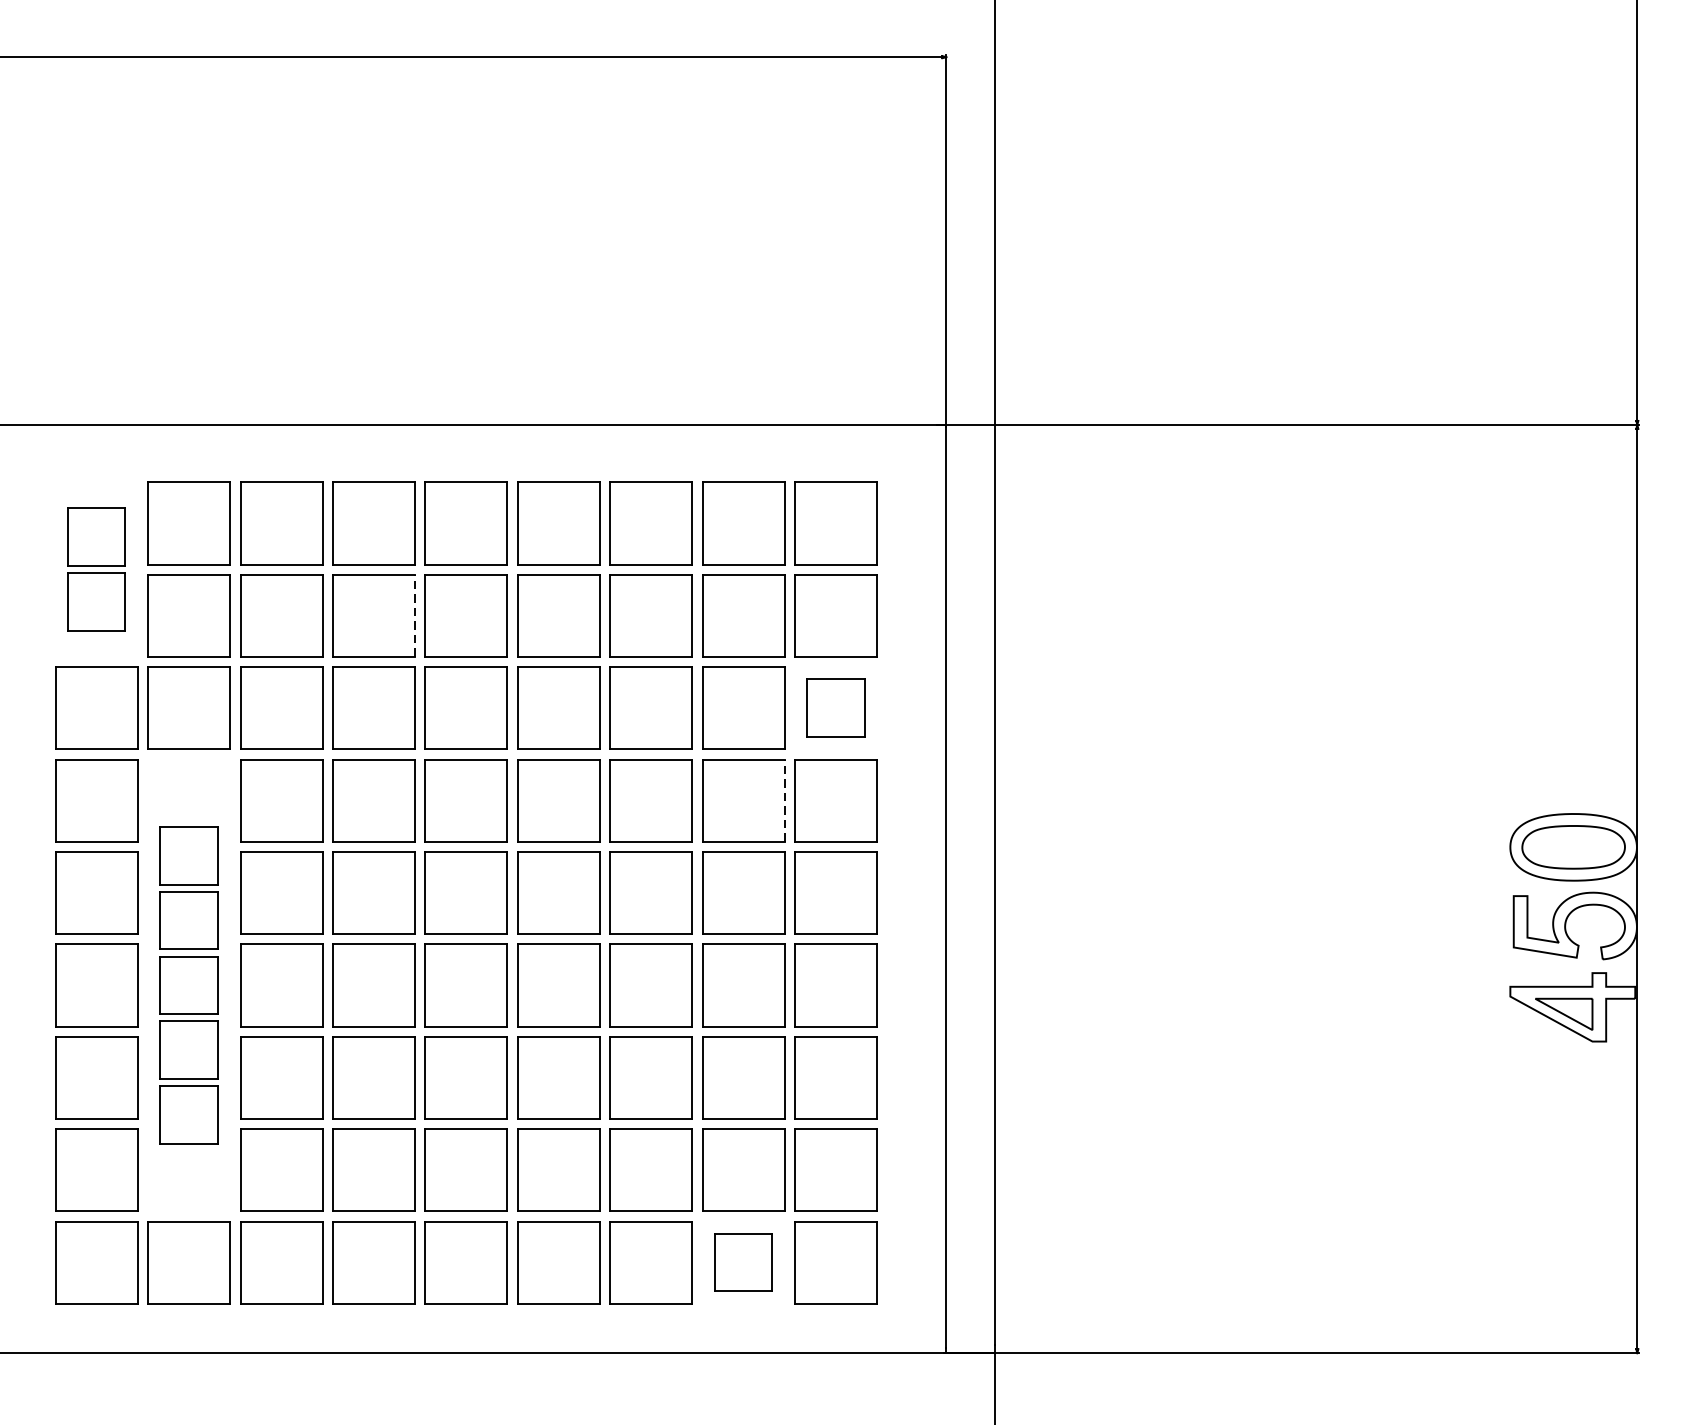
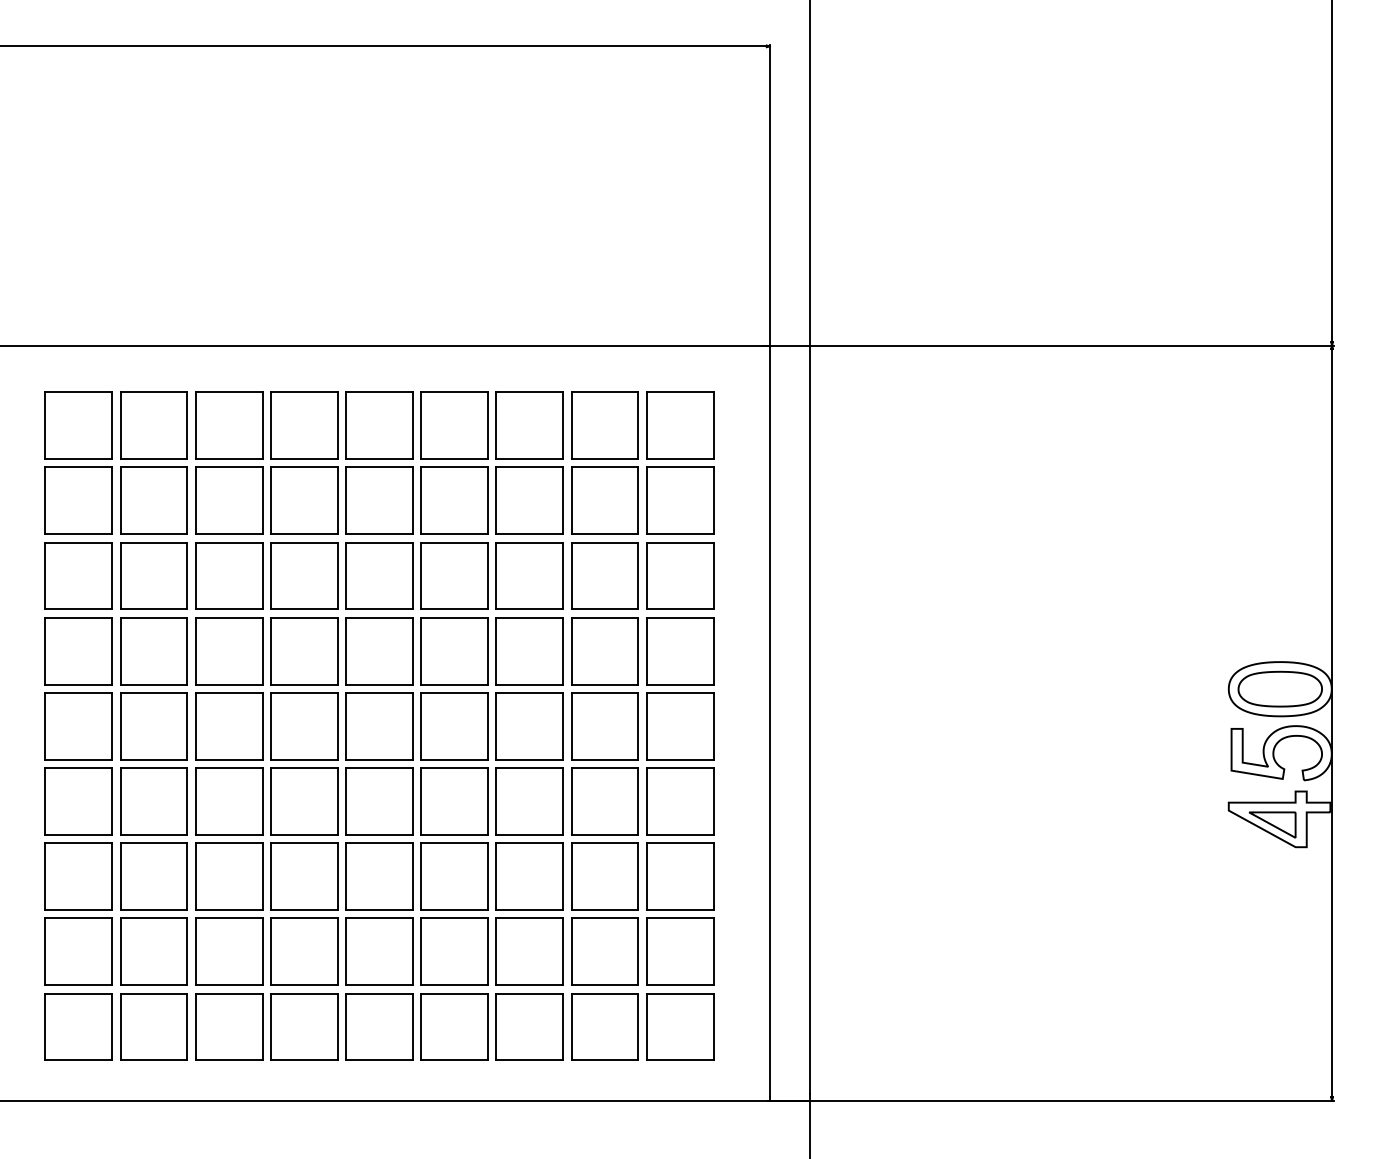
part: (96, 568) -> (78, 462), size x1.43
line: (414, 615) -> (337, 500), dashed -> solid
part: (836, 707) -> (680, 575), size x1.43
line: (784, 799) -> (638, 650), dashed -> solid
part: (188, 985) -> (153, 801), size x1.43
part: (742, 1261) -> (604, 1026), size x1.43

